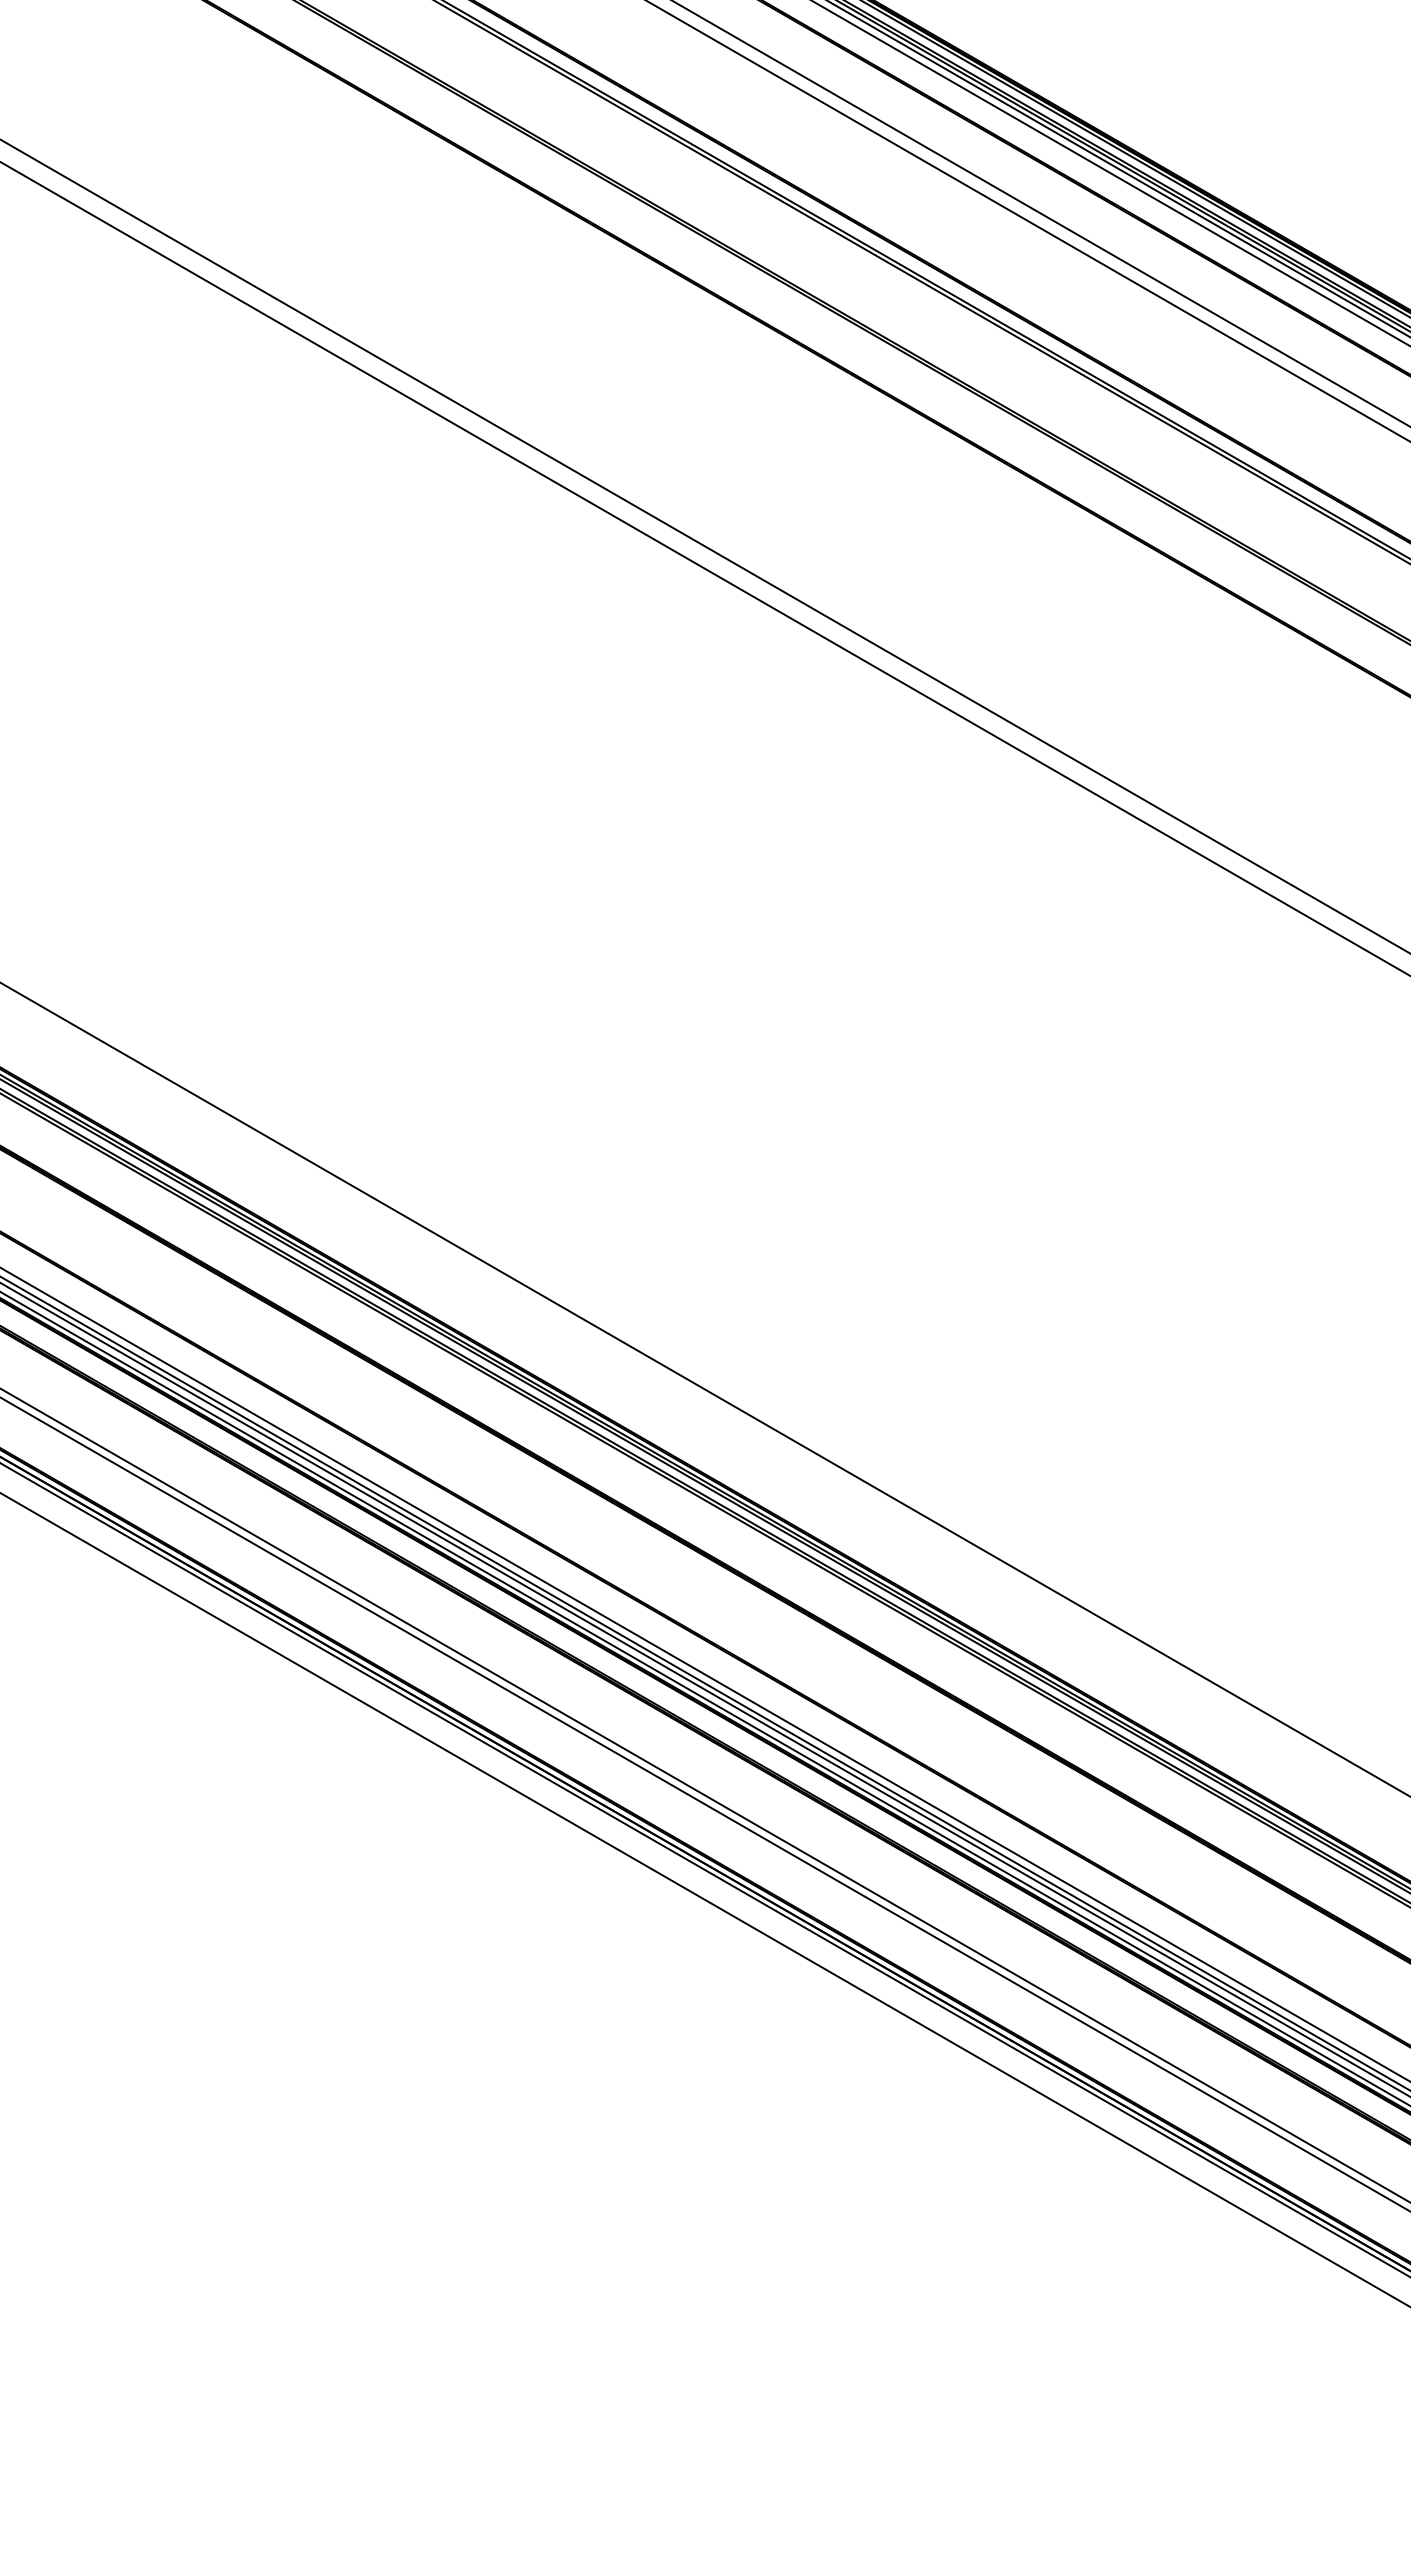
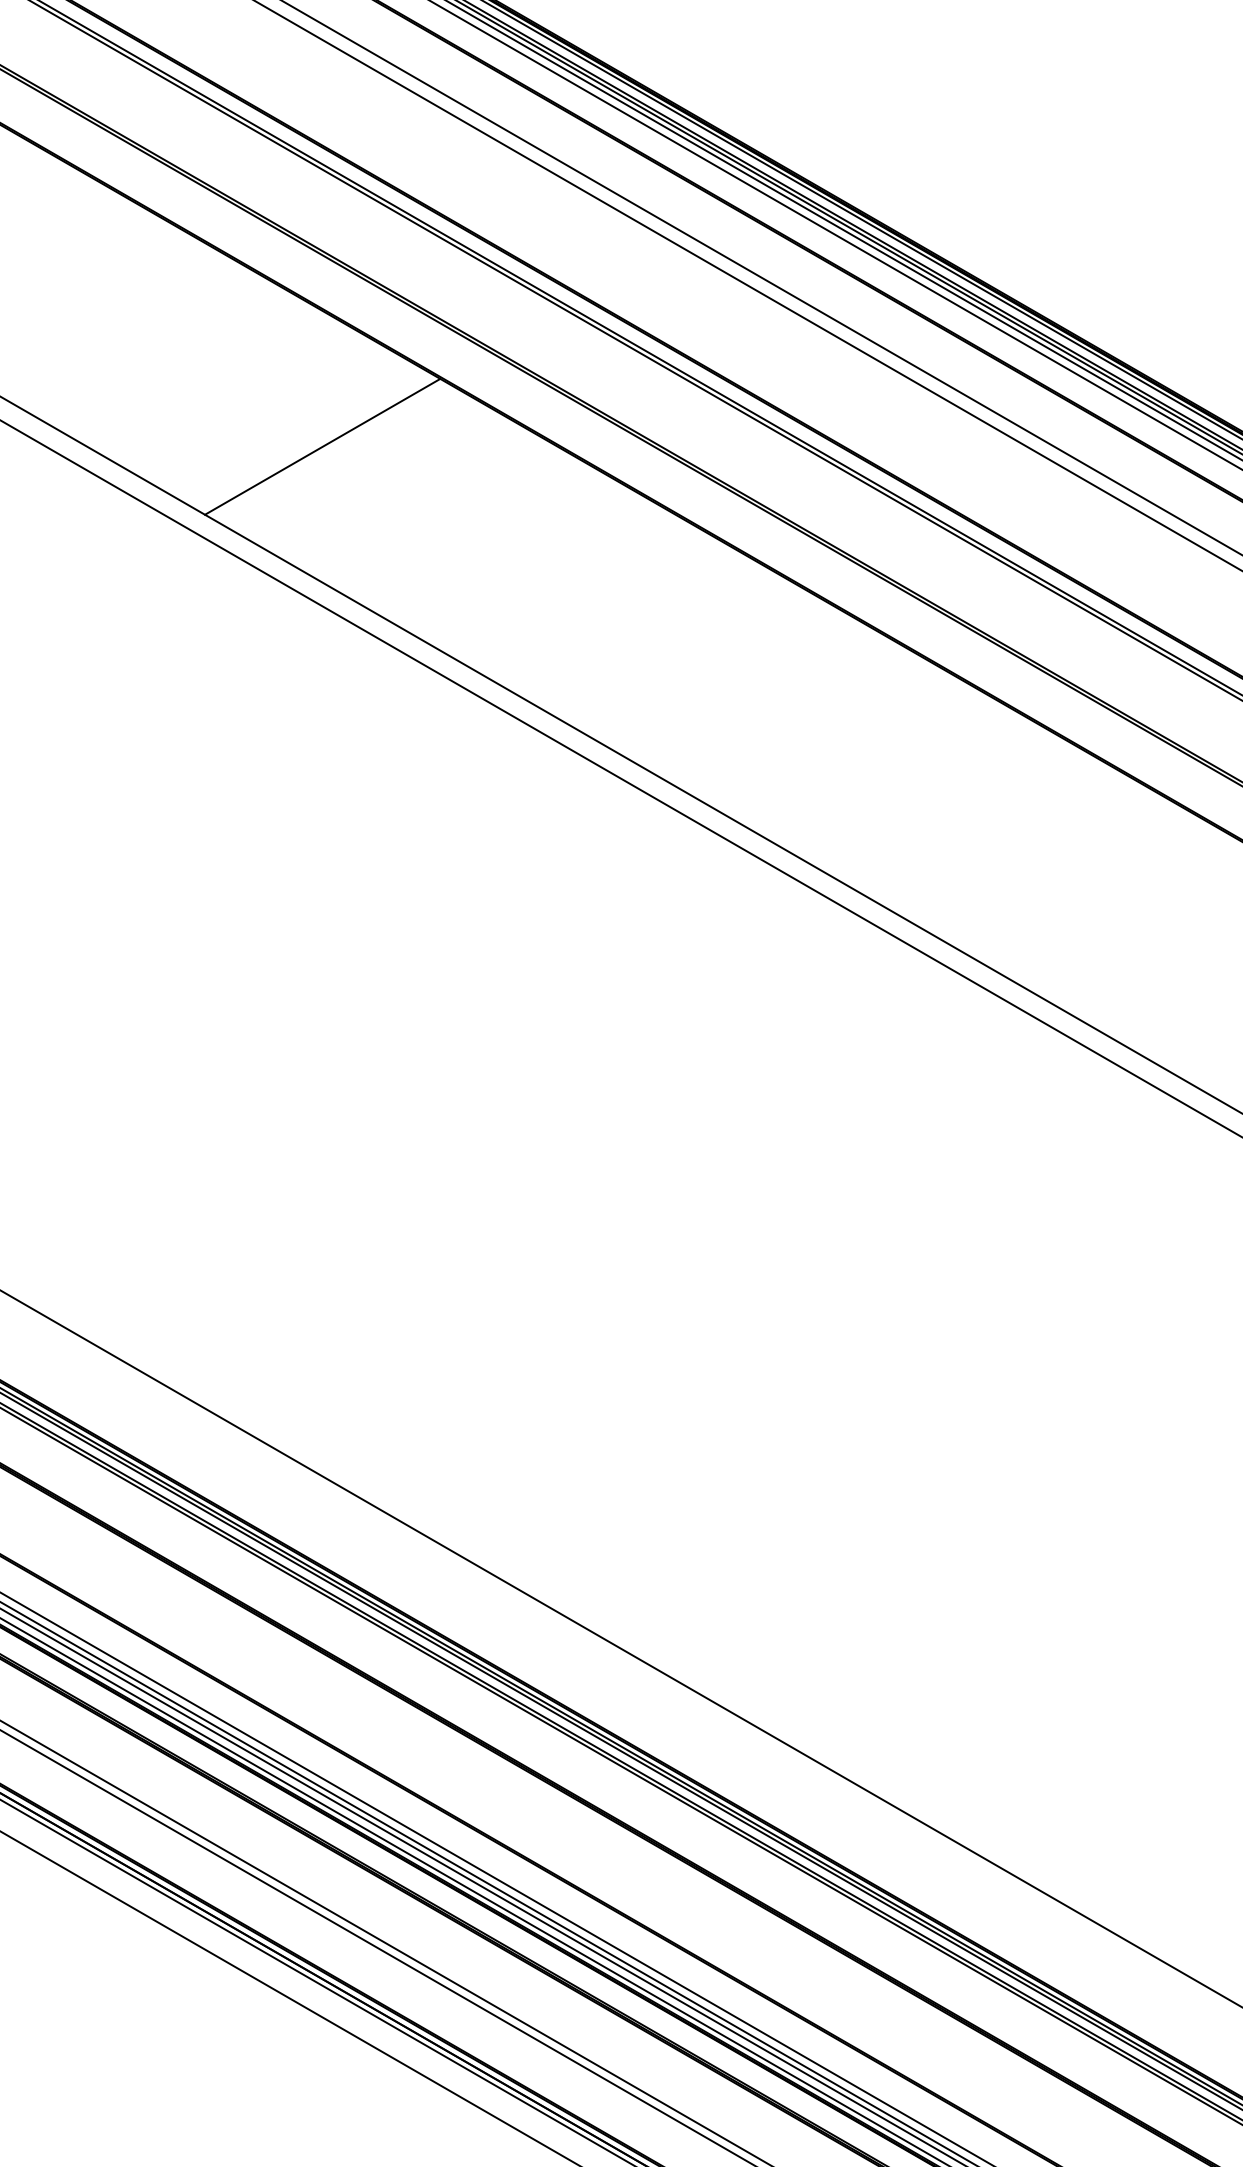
line: (514, 308) -> (322, 447), added

